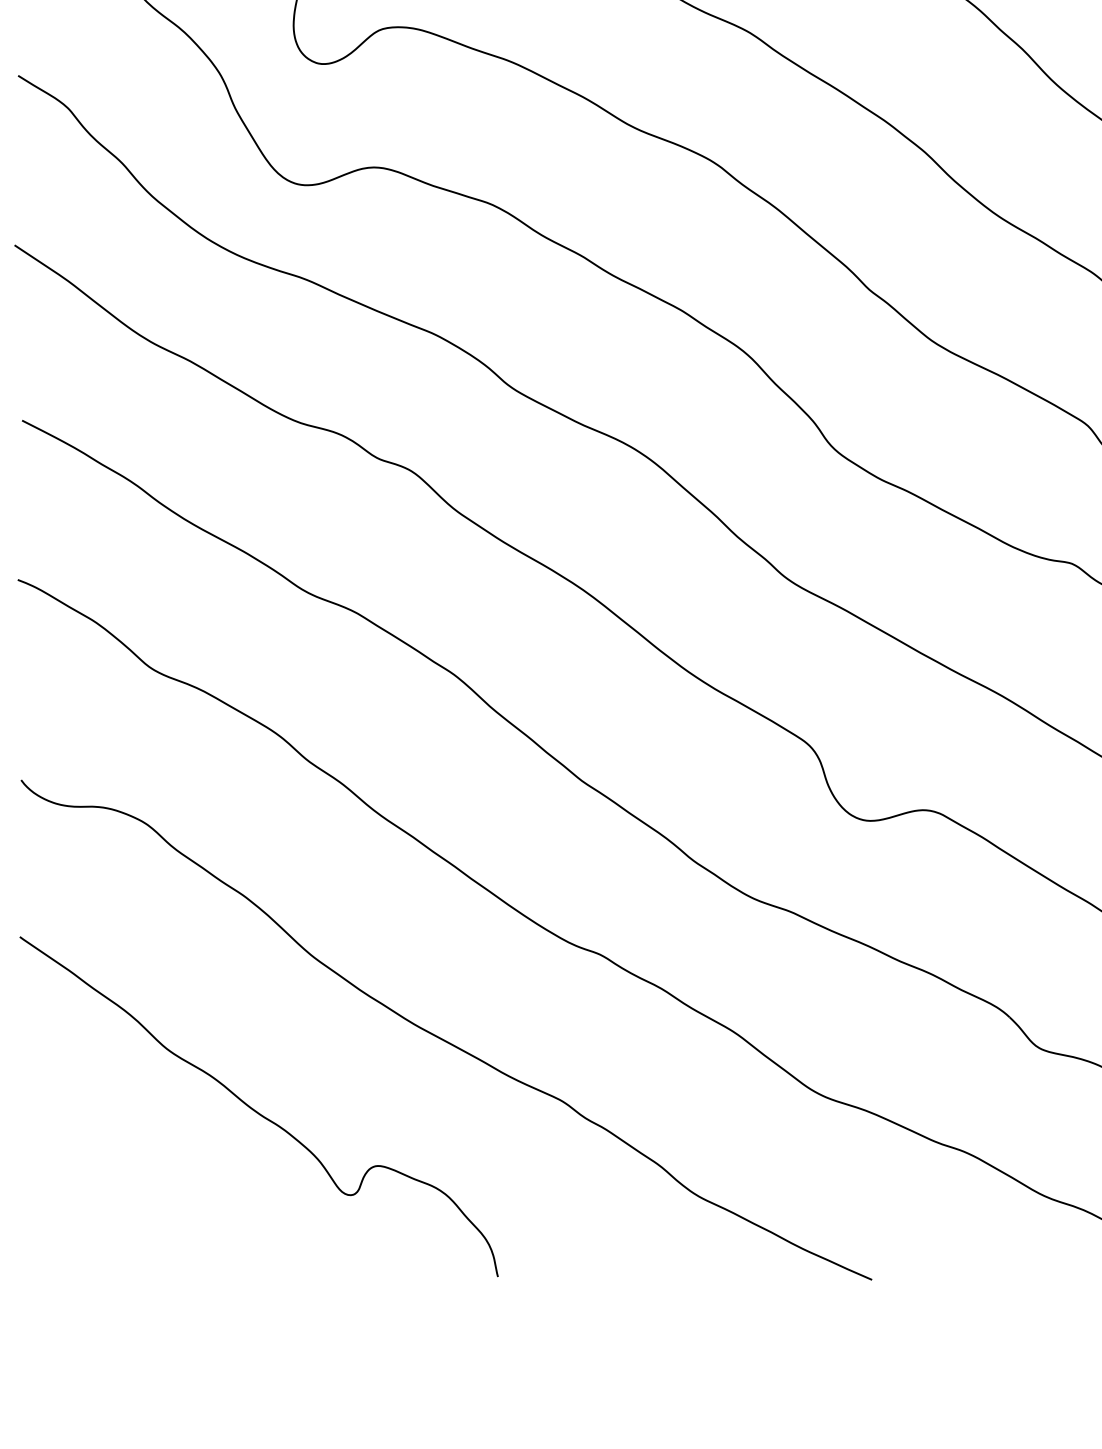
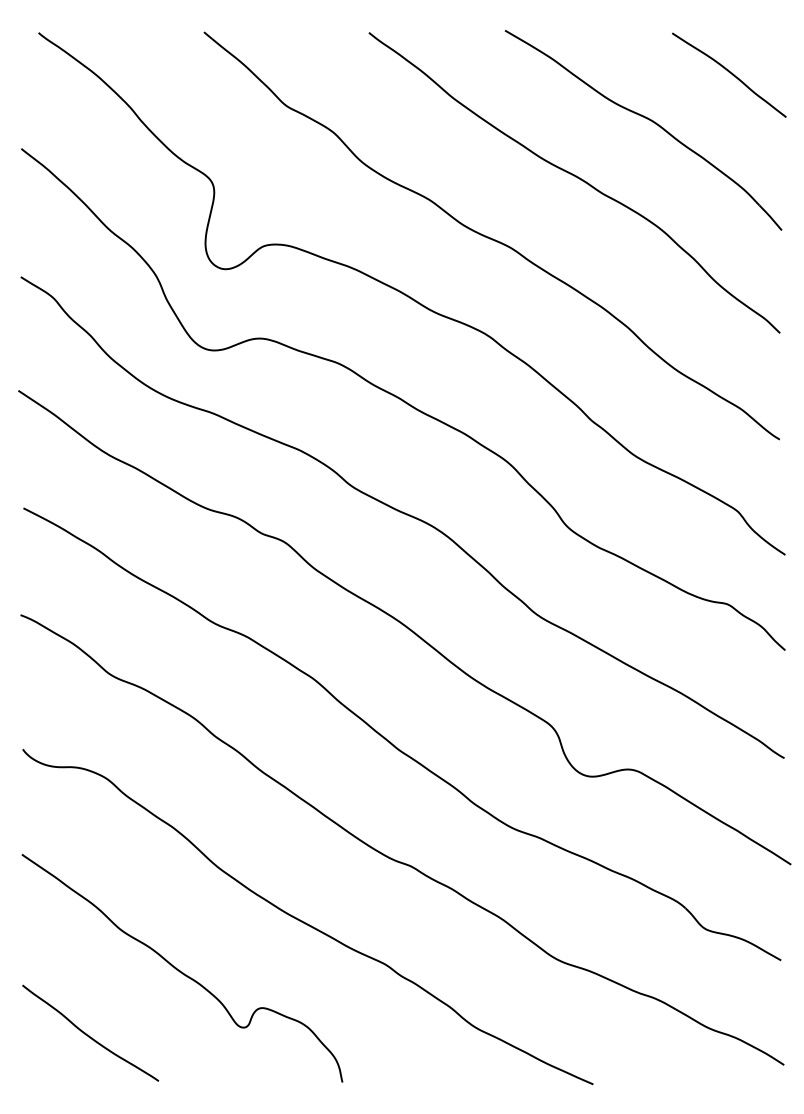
curve: (120, 1206) -> (89, 1035), added

